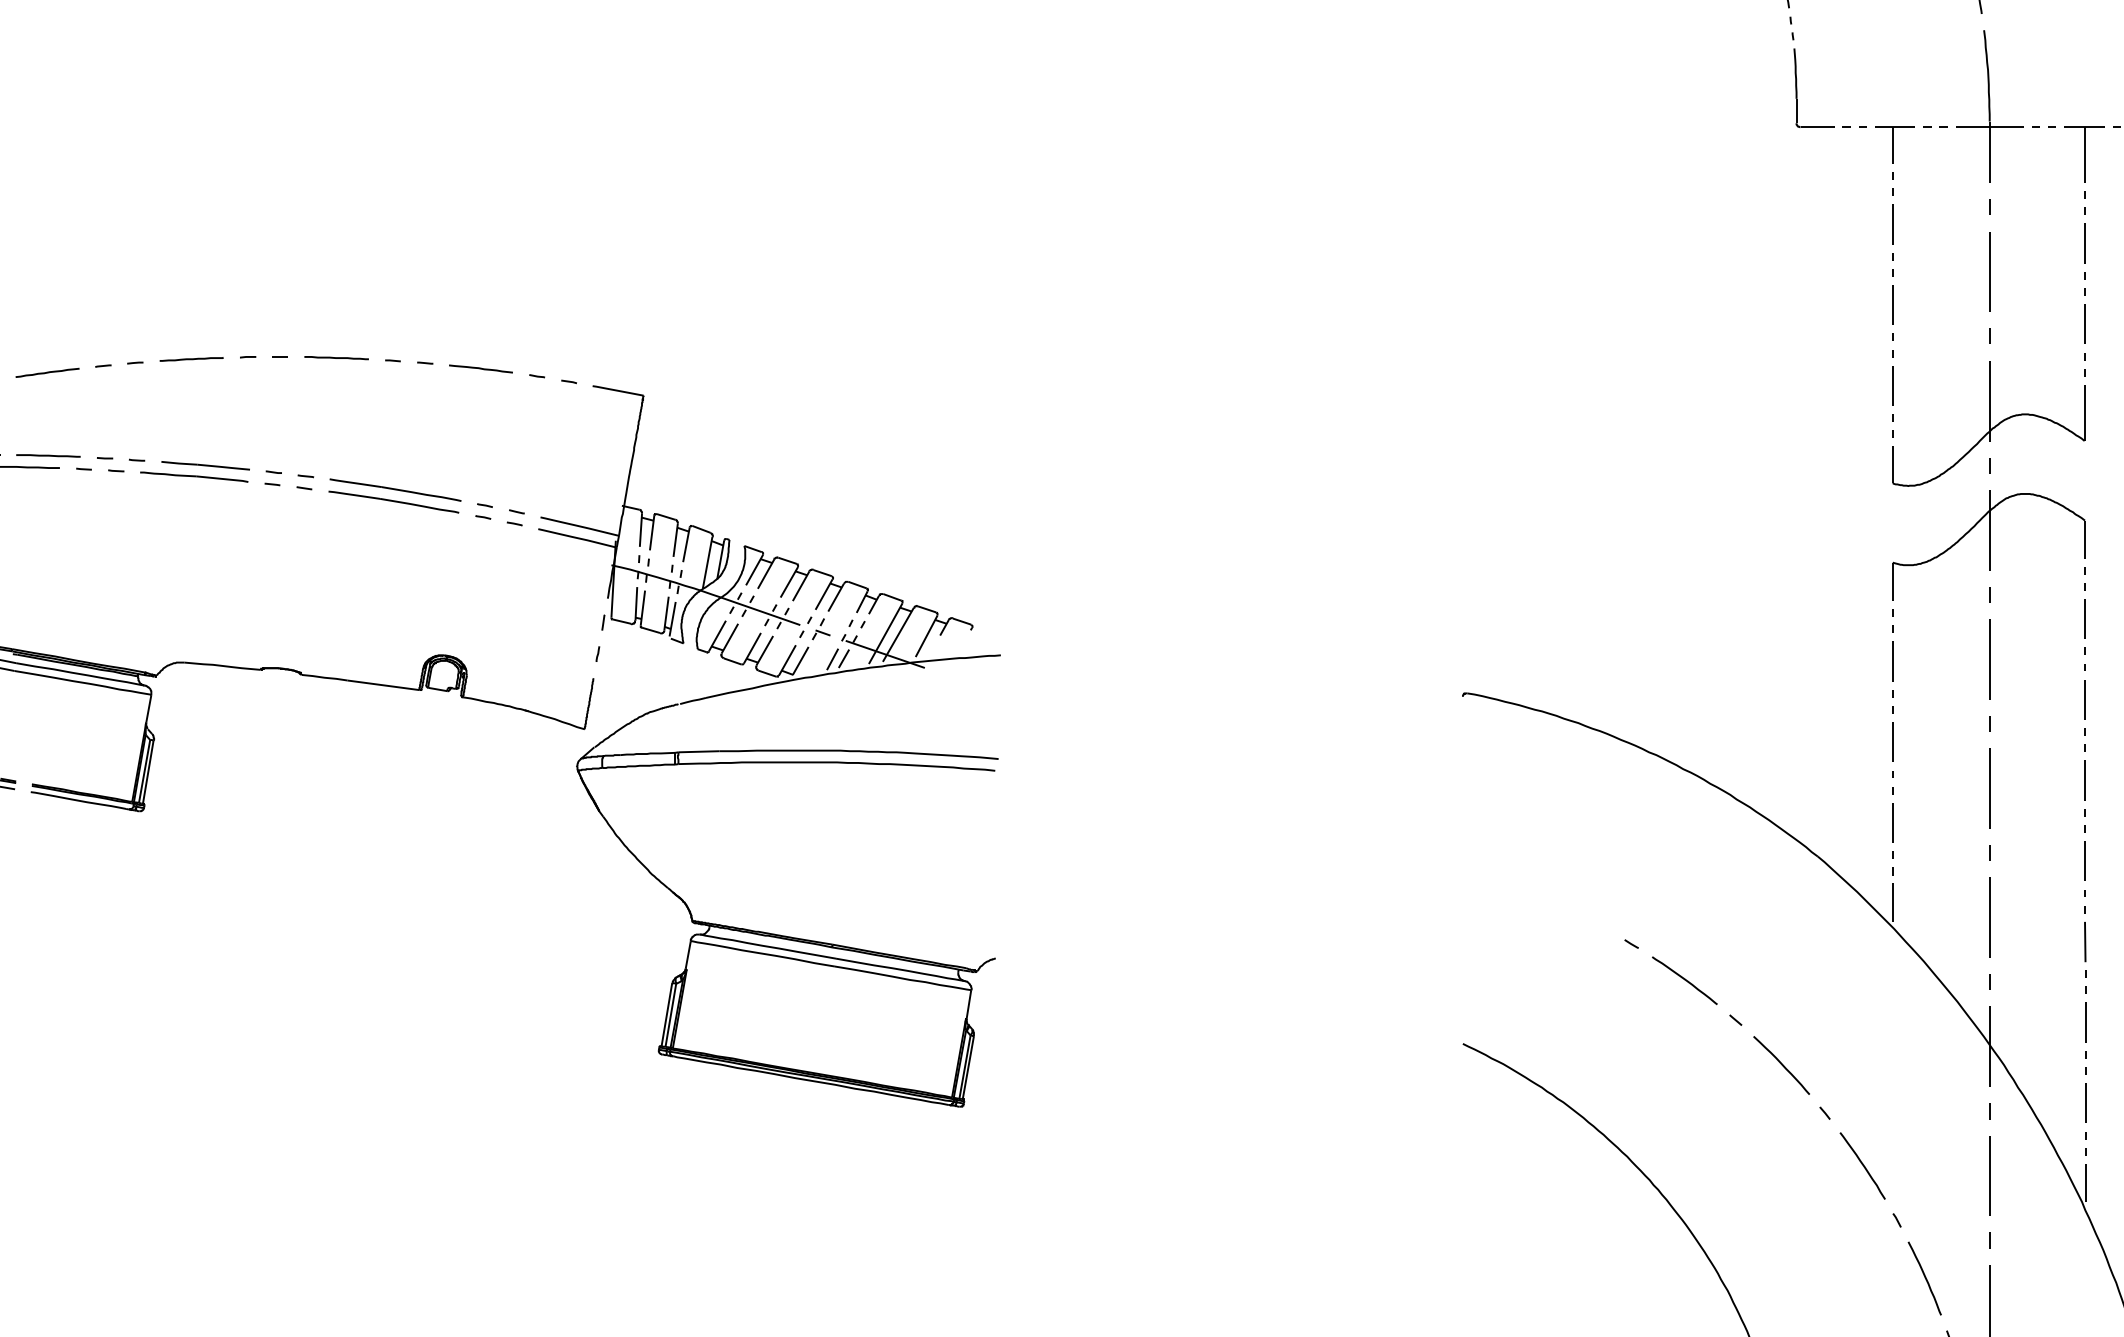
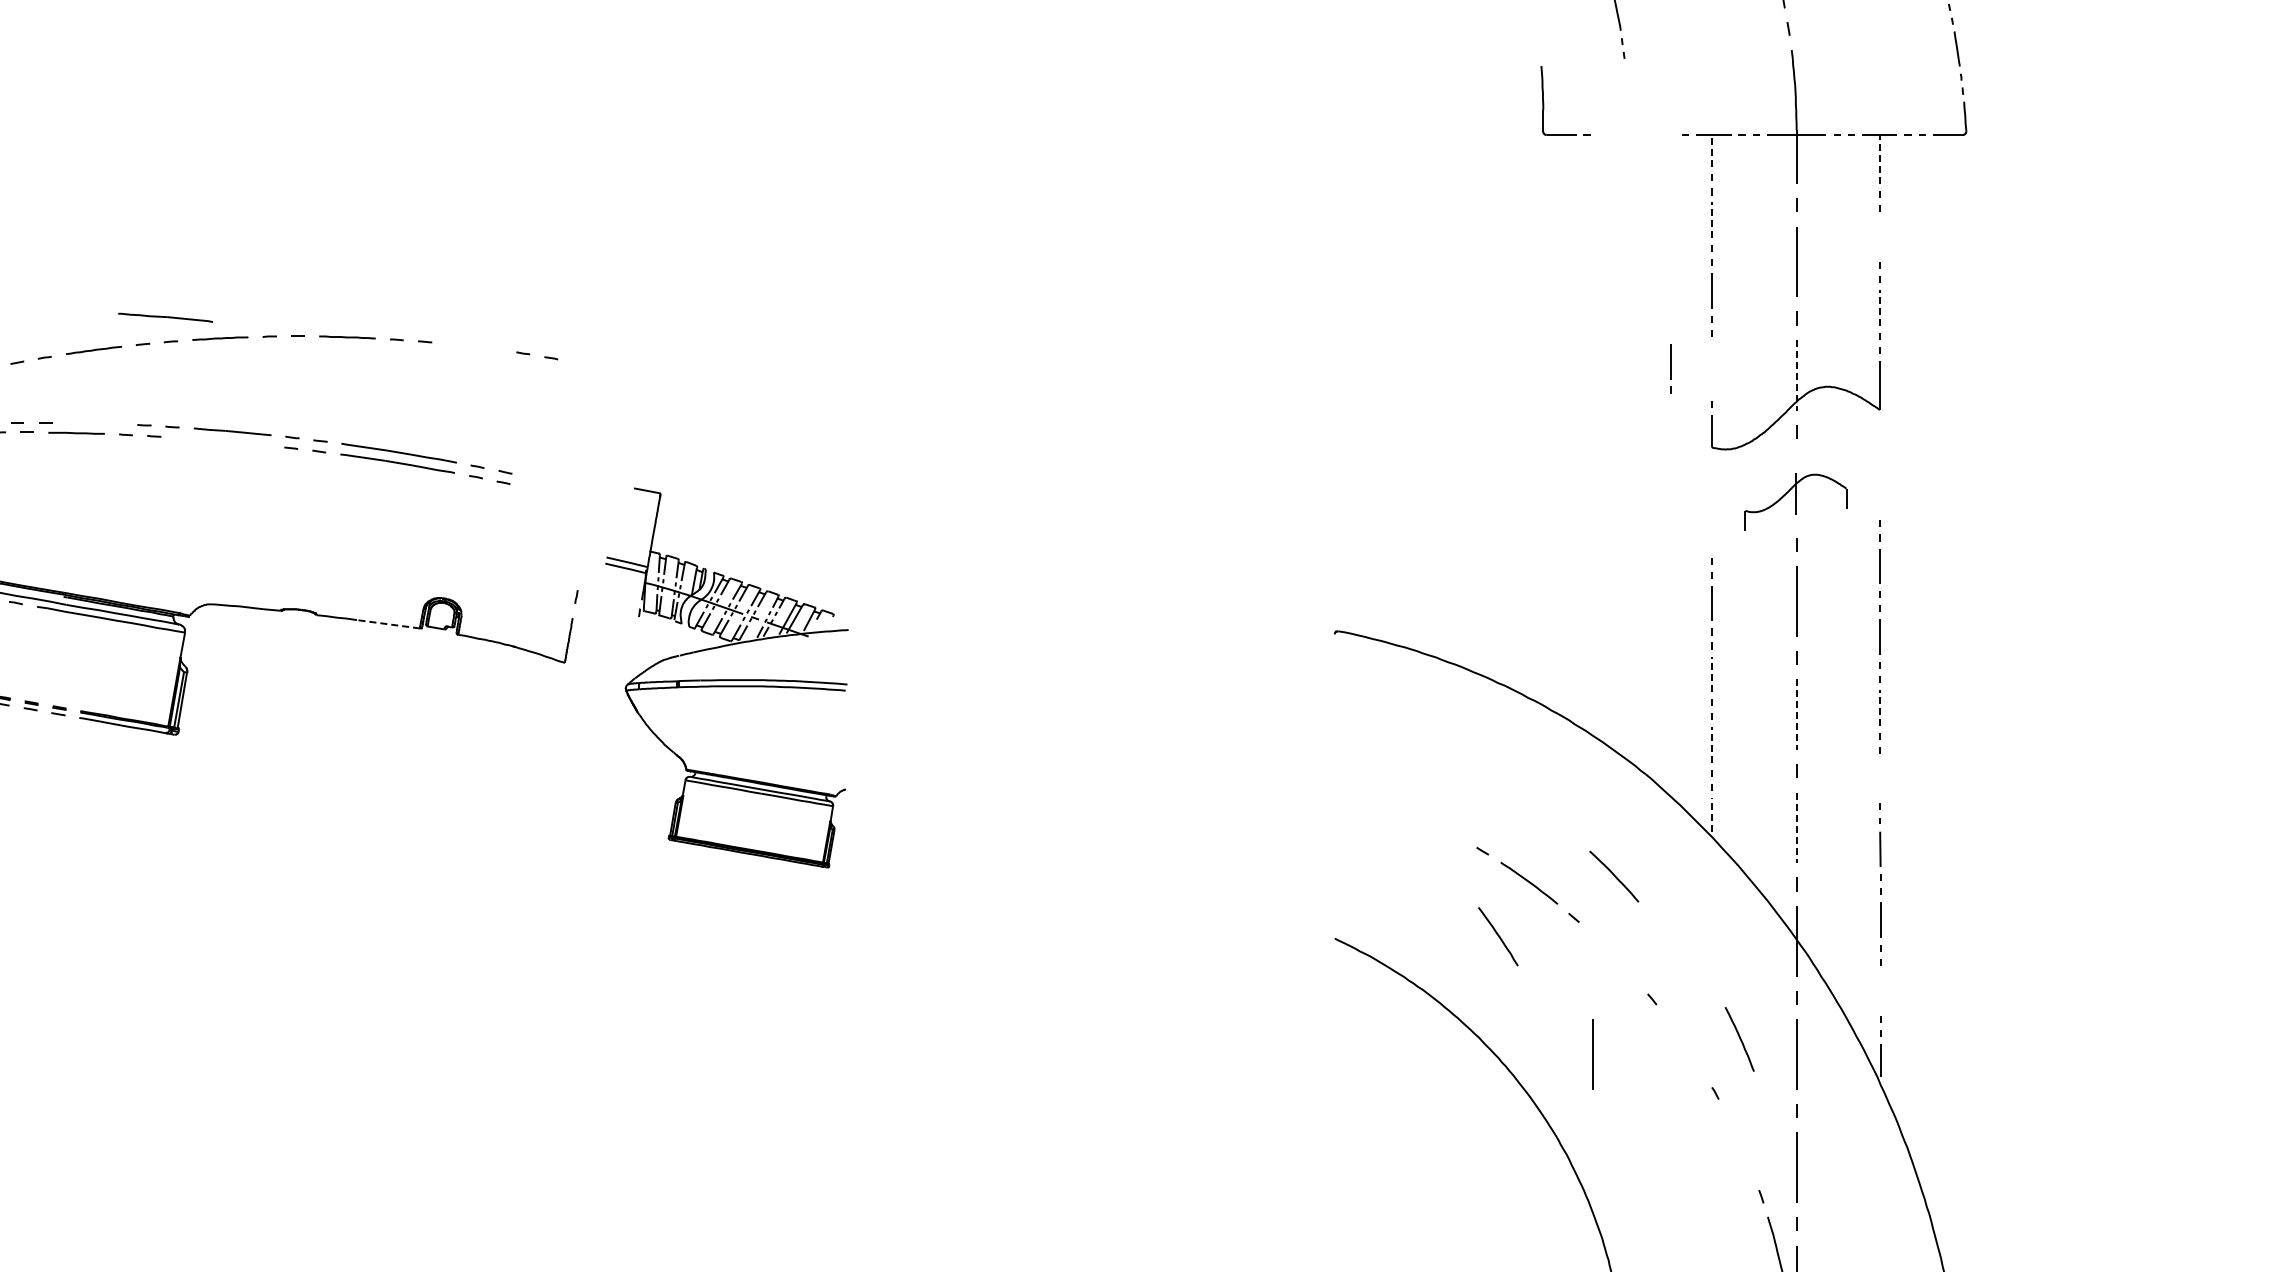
part: (1797, 90) -> (1544, 102), moved
line: (1892, 144) -> (1711, 150), solid -> dashed
line: (2084, 155) -> (1879, 159), solid -> dashed
line: (1892, 224) -> (1711, 220), solid -> dashed
line: (2084, 242) -> (1879, 236), removed
line: (2084, 323) -> (1879, 307), solid -> dashed
line: (480, 368) -> (473, 346), removed
line: (1892, 393) -> (1670, 368), moved
line: (1989, 401) -> (1796, 375), solid -> dashed
line: (48, 455) -> (94, 422), removed
line: (194, 476) -> (165, 317), moved
part: (1988, 545) -> (1795, 501), size x0.6
line: (383, 685) -> (388, 624), solid -> dashed
line: (1892, 742) -> (1711, 674), solid -> dashed
part: (769, 745) -> (726, 677), size x0.6
line: (2085, 780) -> (1880, 707), solid -> dashed
line: (1989, 789) -> (1796, 715), solid -> dashed
line: (1892, 823) -> (1711, 745), solid -> dashed
line: (2084, 861) -> (1879, 778), removed
line: (1892, 902) -> (1711, 814), solid -> dashed
line: (1989, 918) -> (1796, 828), solid -> dashed
curve: (1781, 1065) -> (1614, 876), moved
line: (2085, 1103) -> (1880, 990), removed
line: (1862, 1165) -> (1498, 936), moved
line: (1756, 1176) -> (1592, 1054), added
curve: (1924, 1278) -> (1739, 1039), moved

